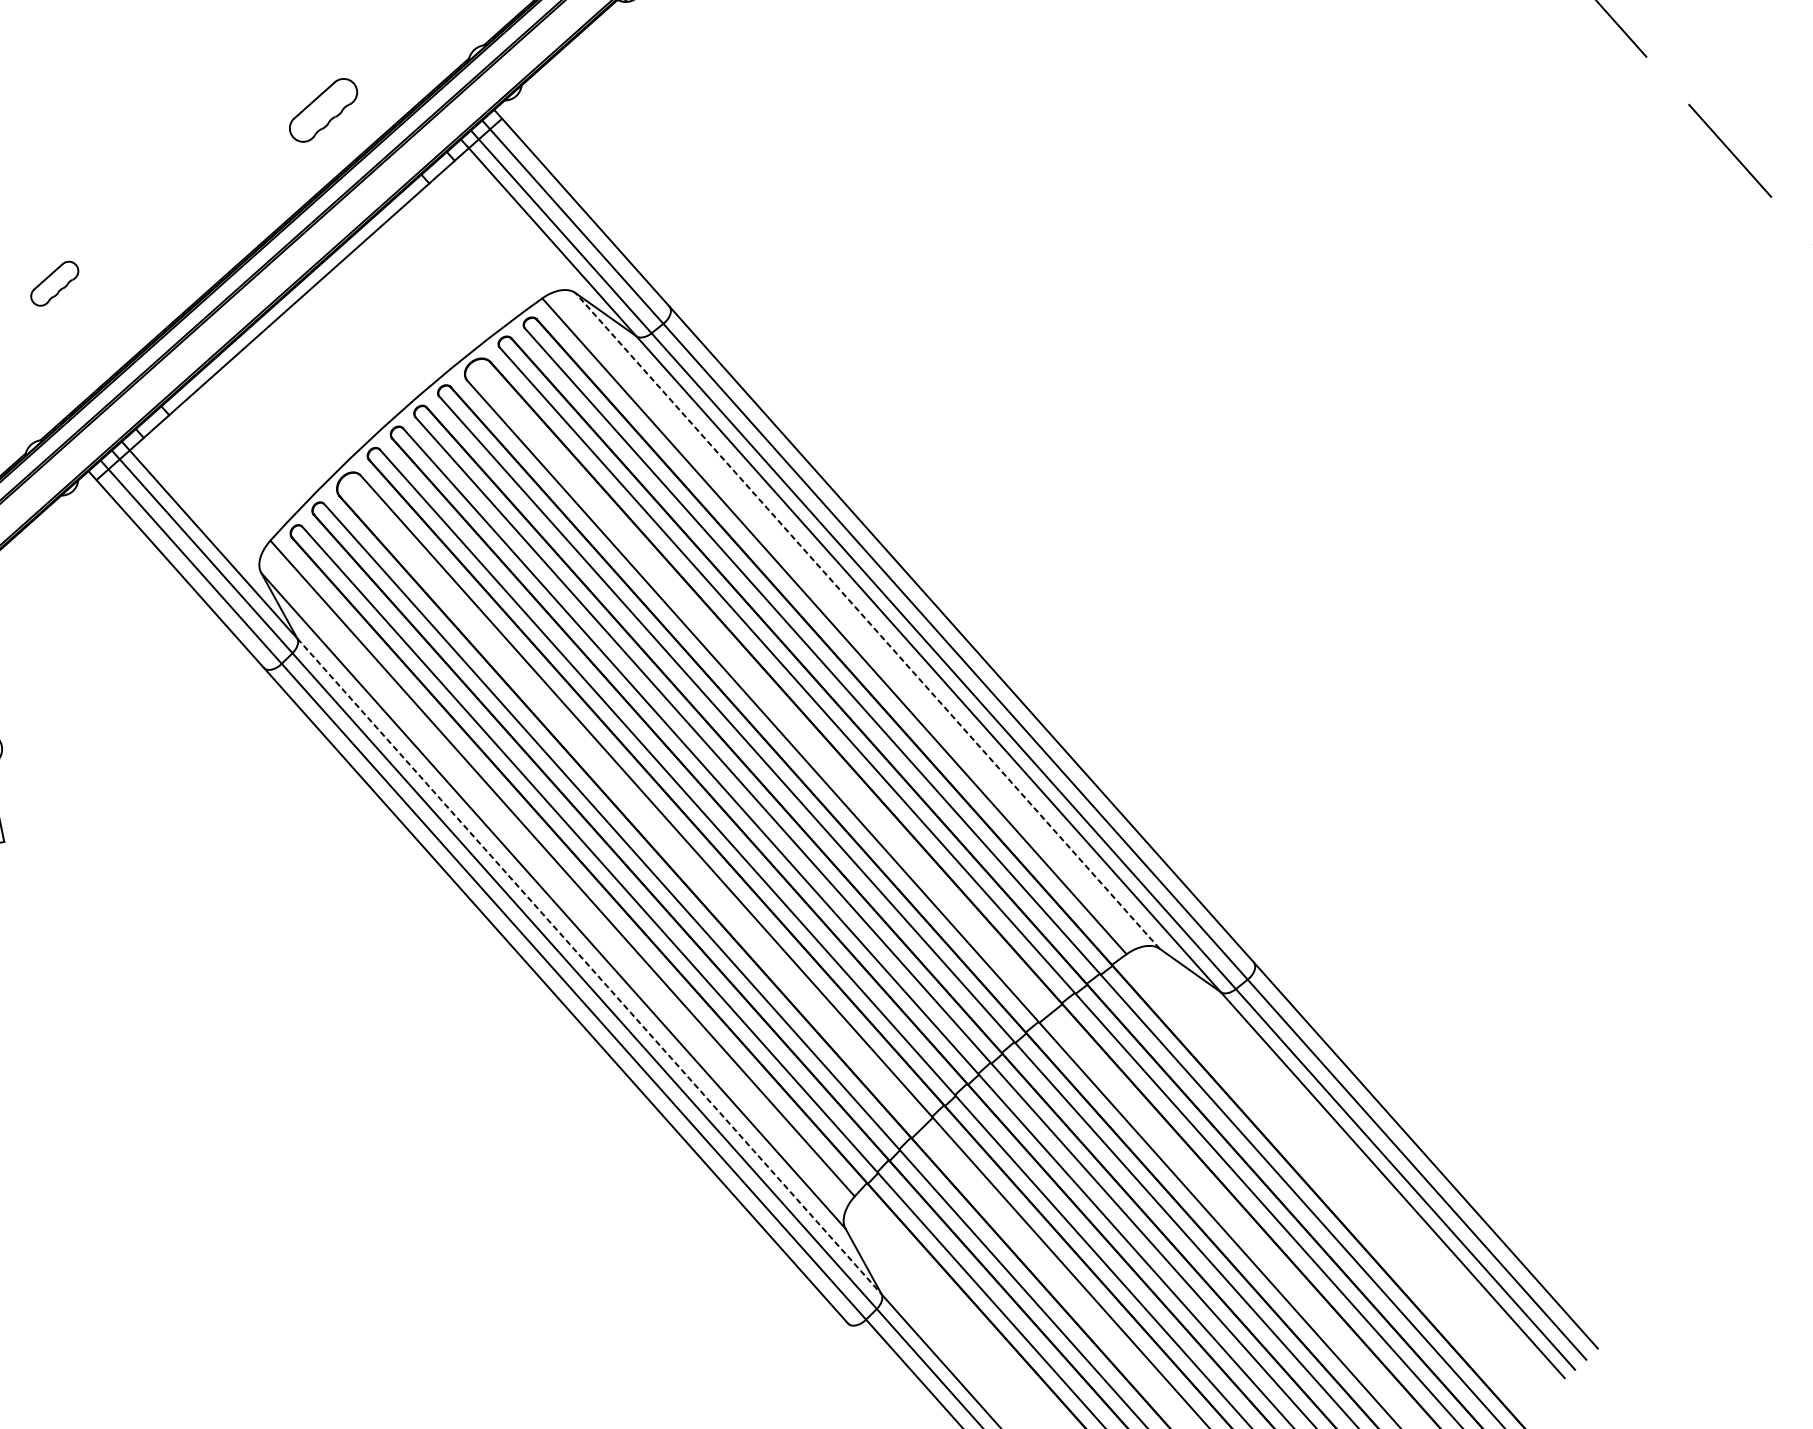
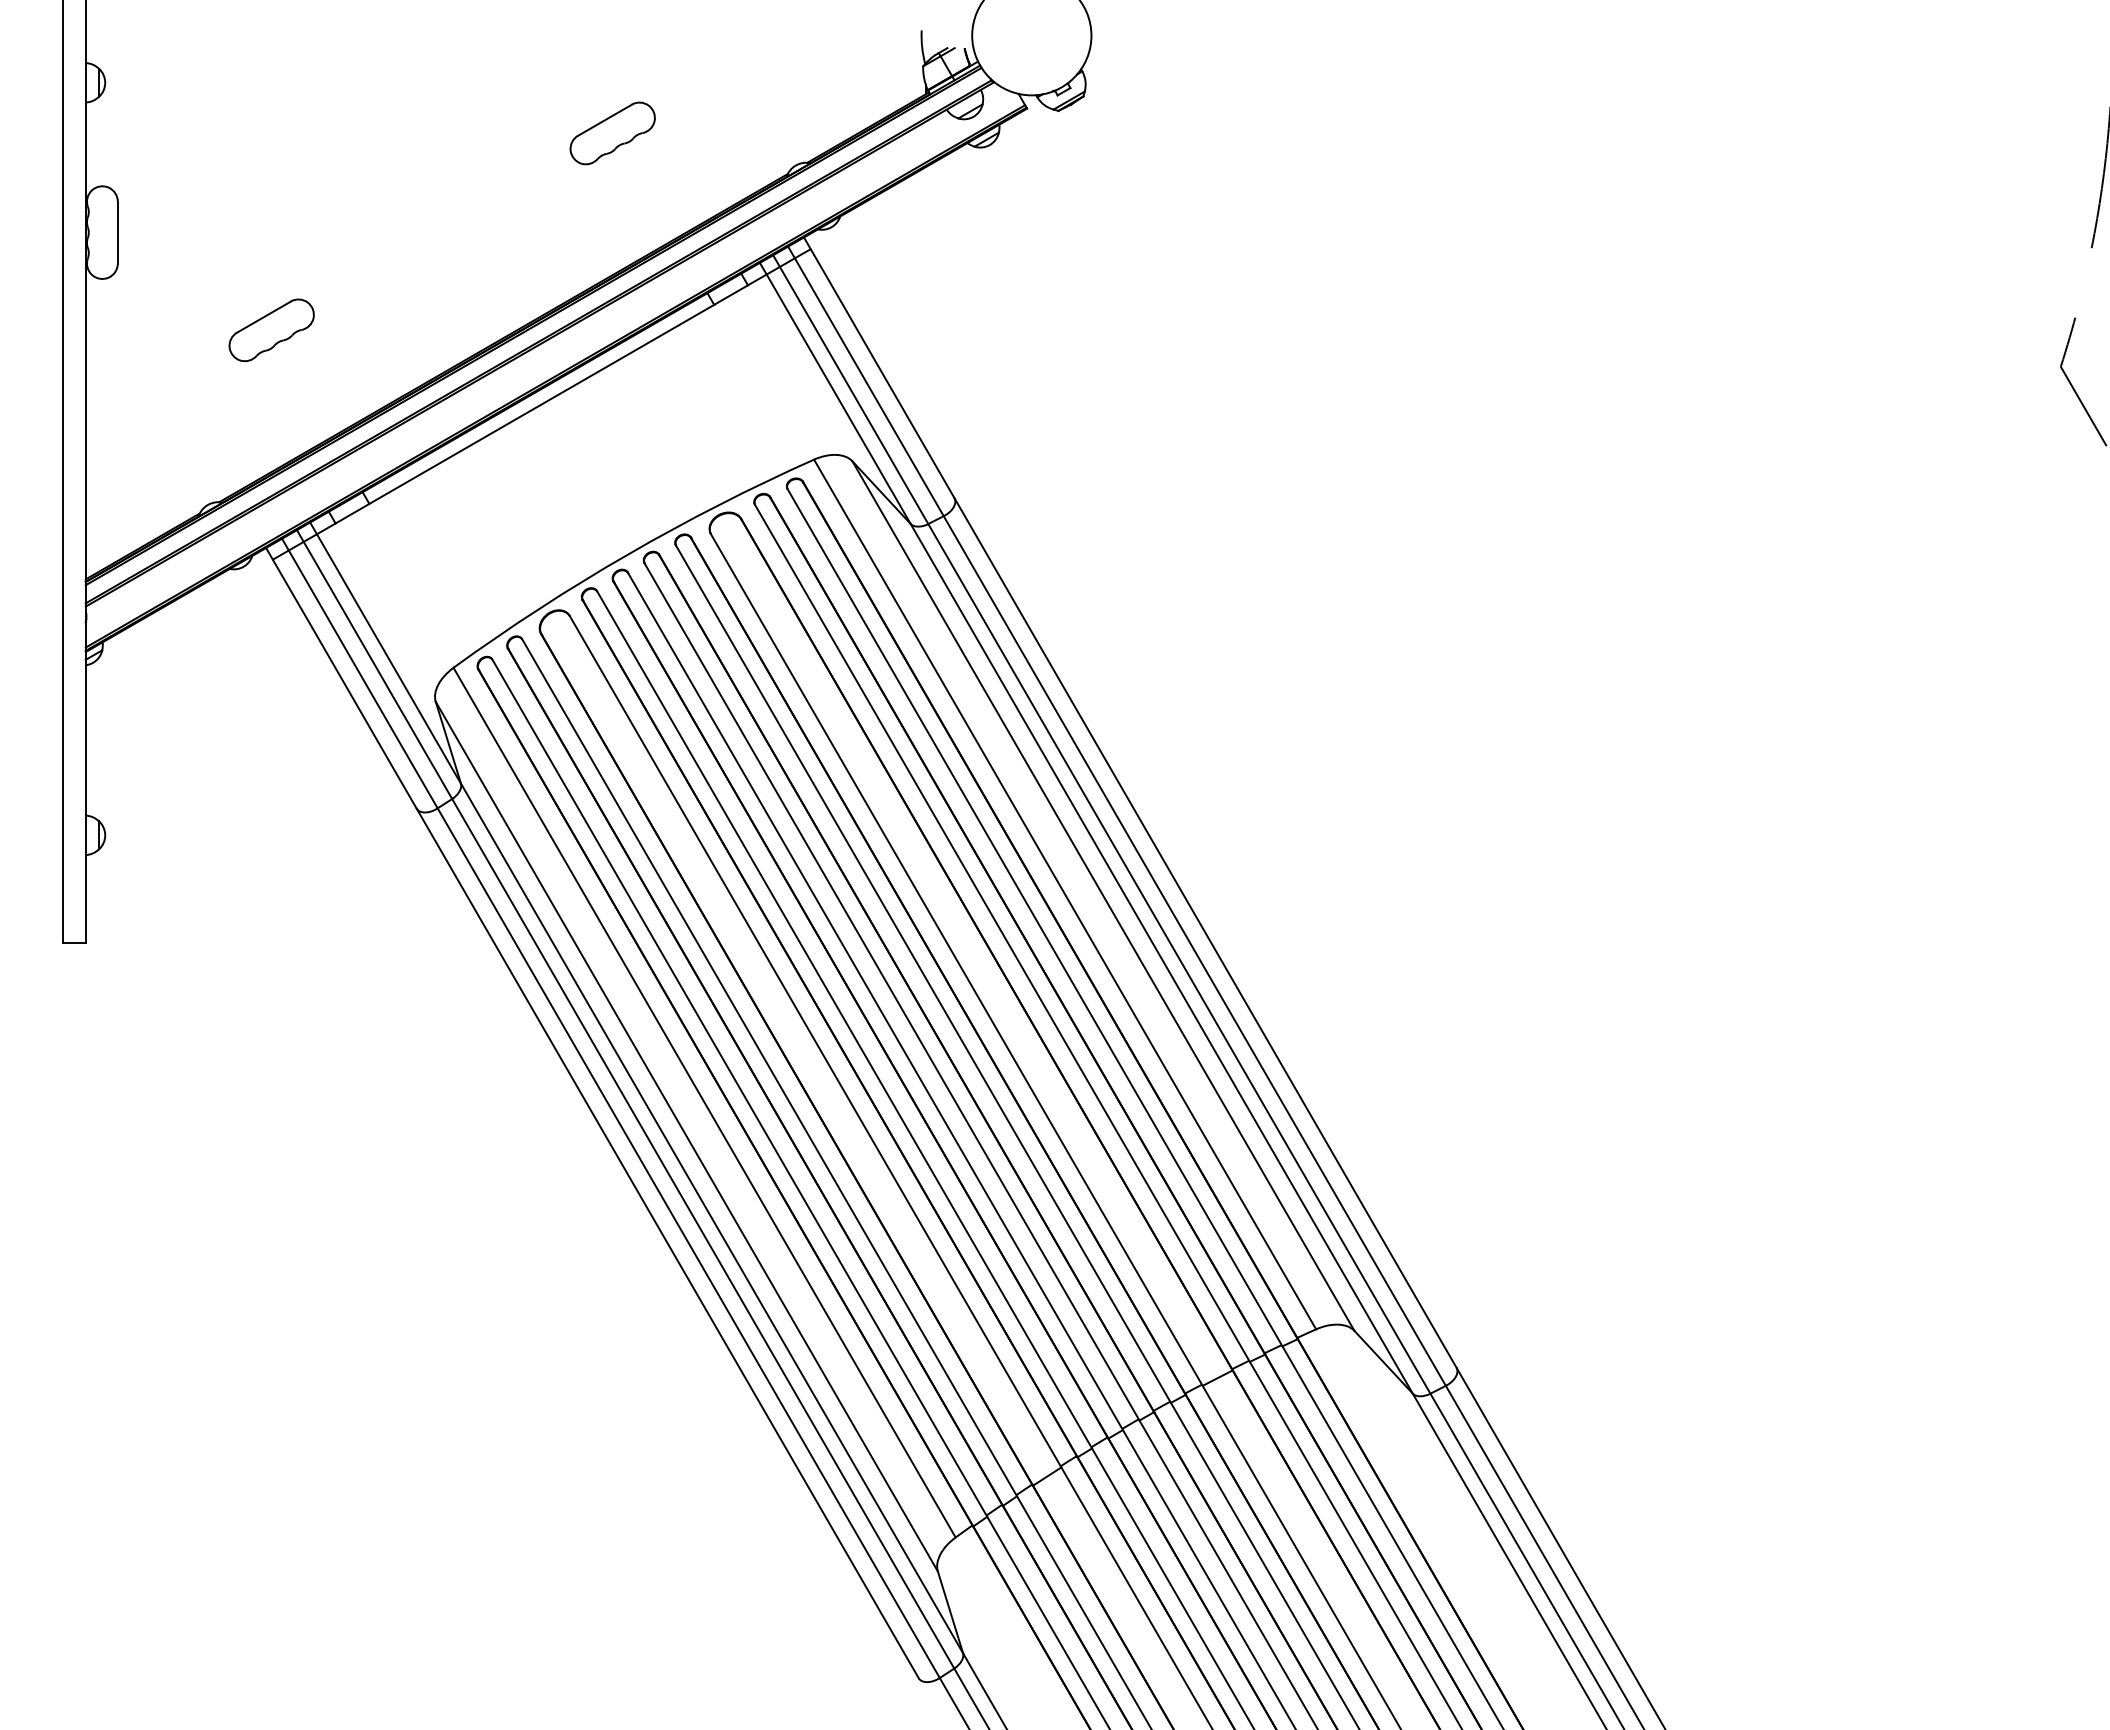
part: (323, 110) -> (612, 133), moved
part: (54, 283) -> (271, 329), size x1.43
line: (867, 620) -> (1103, 895), dashed -> solid
line: (589, 966) -> (712, 1218), dashed -> solid

